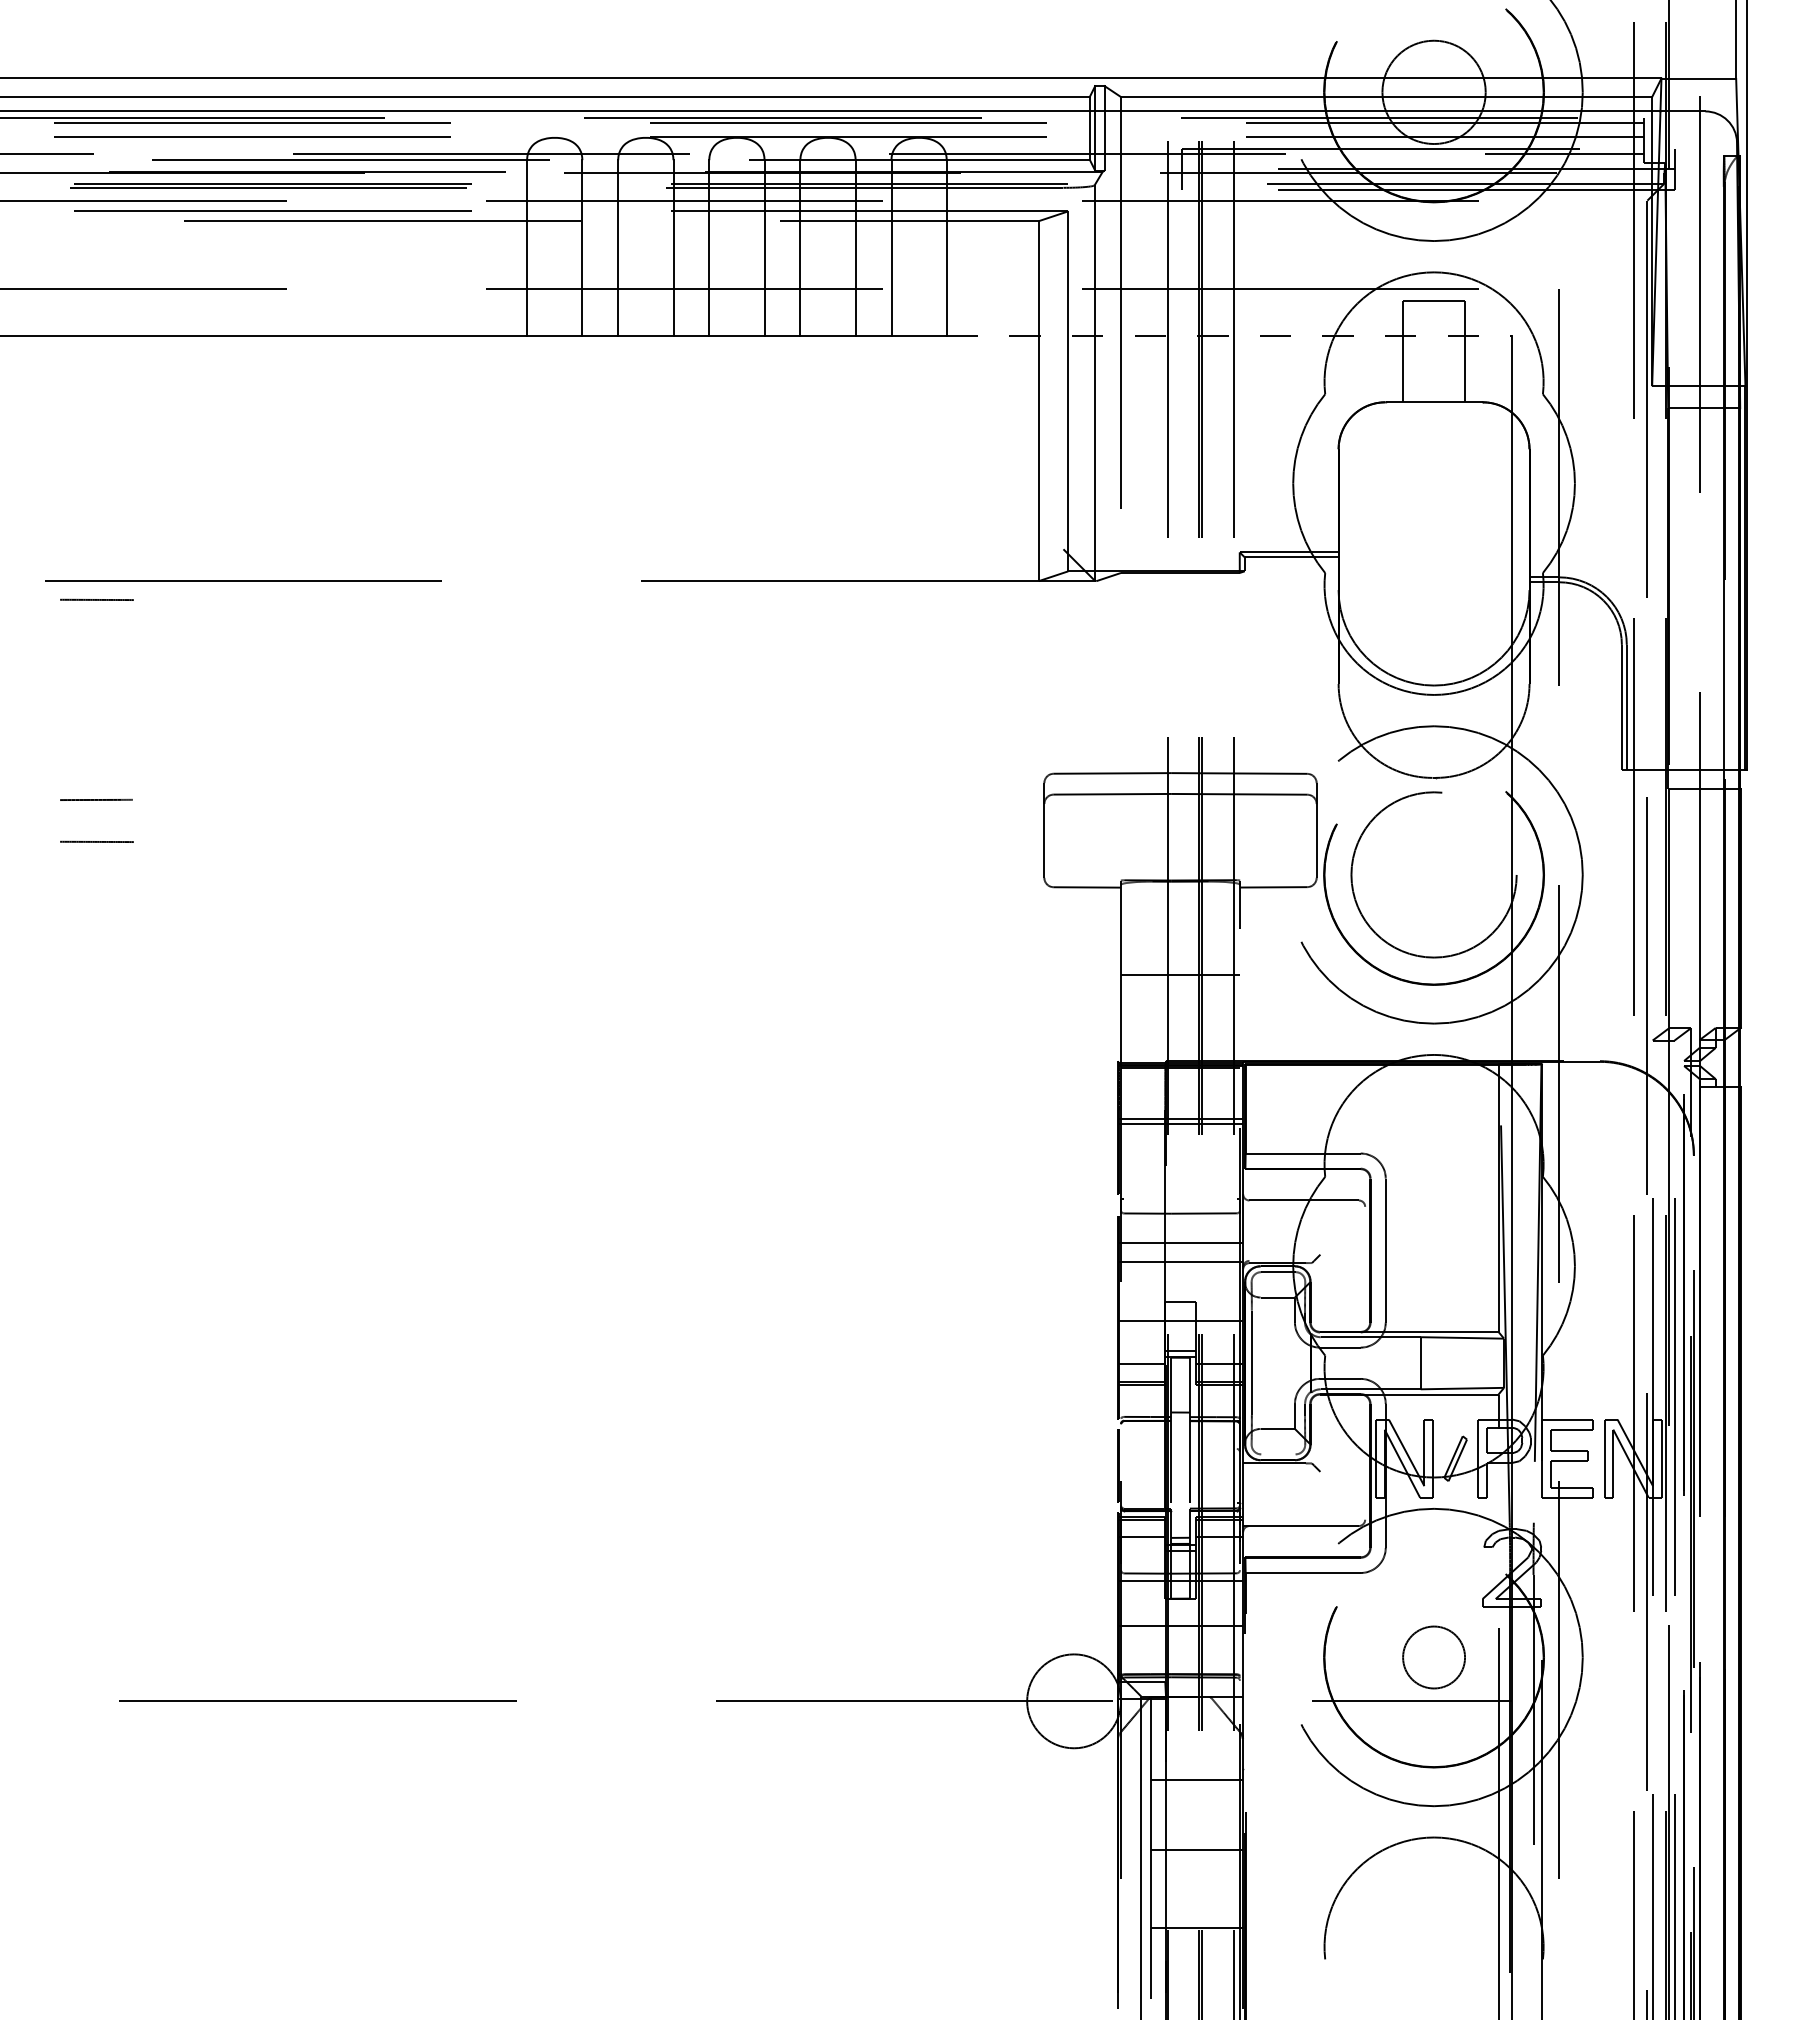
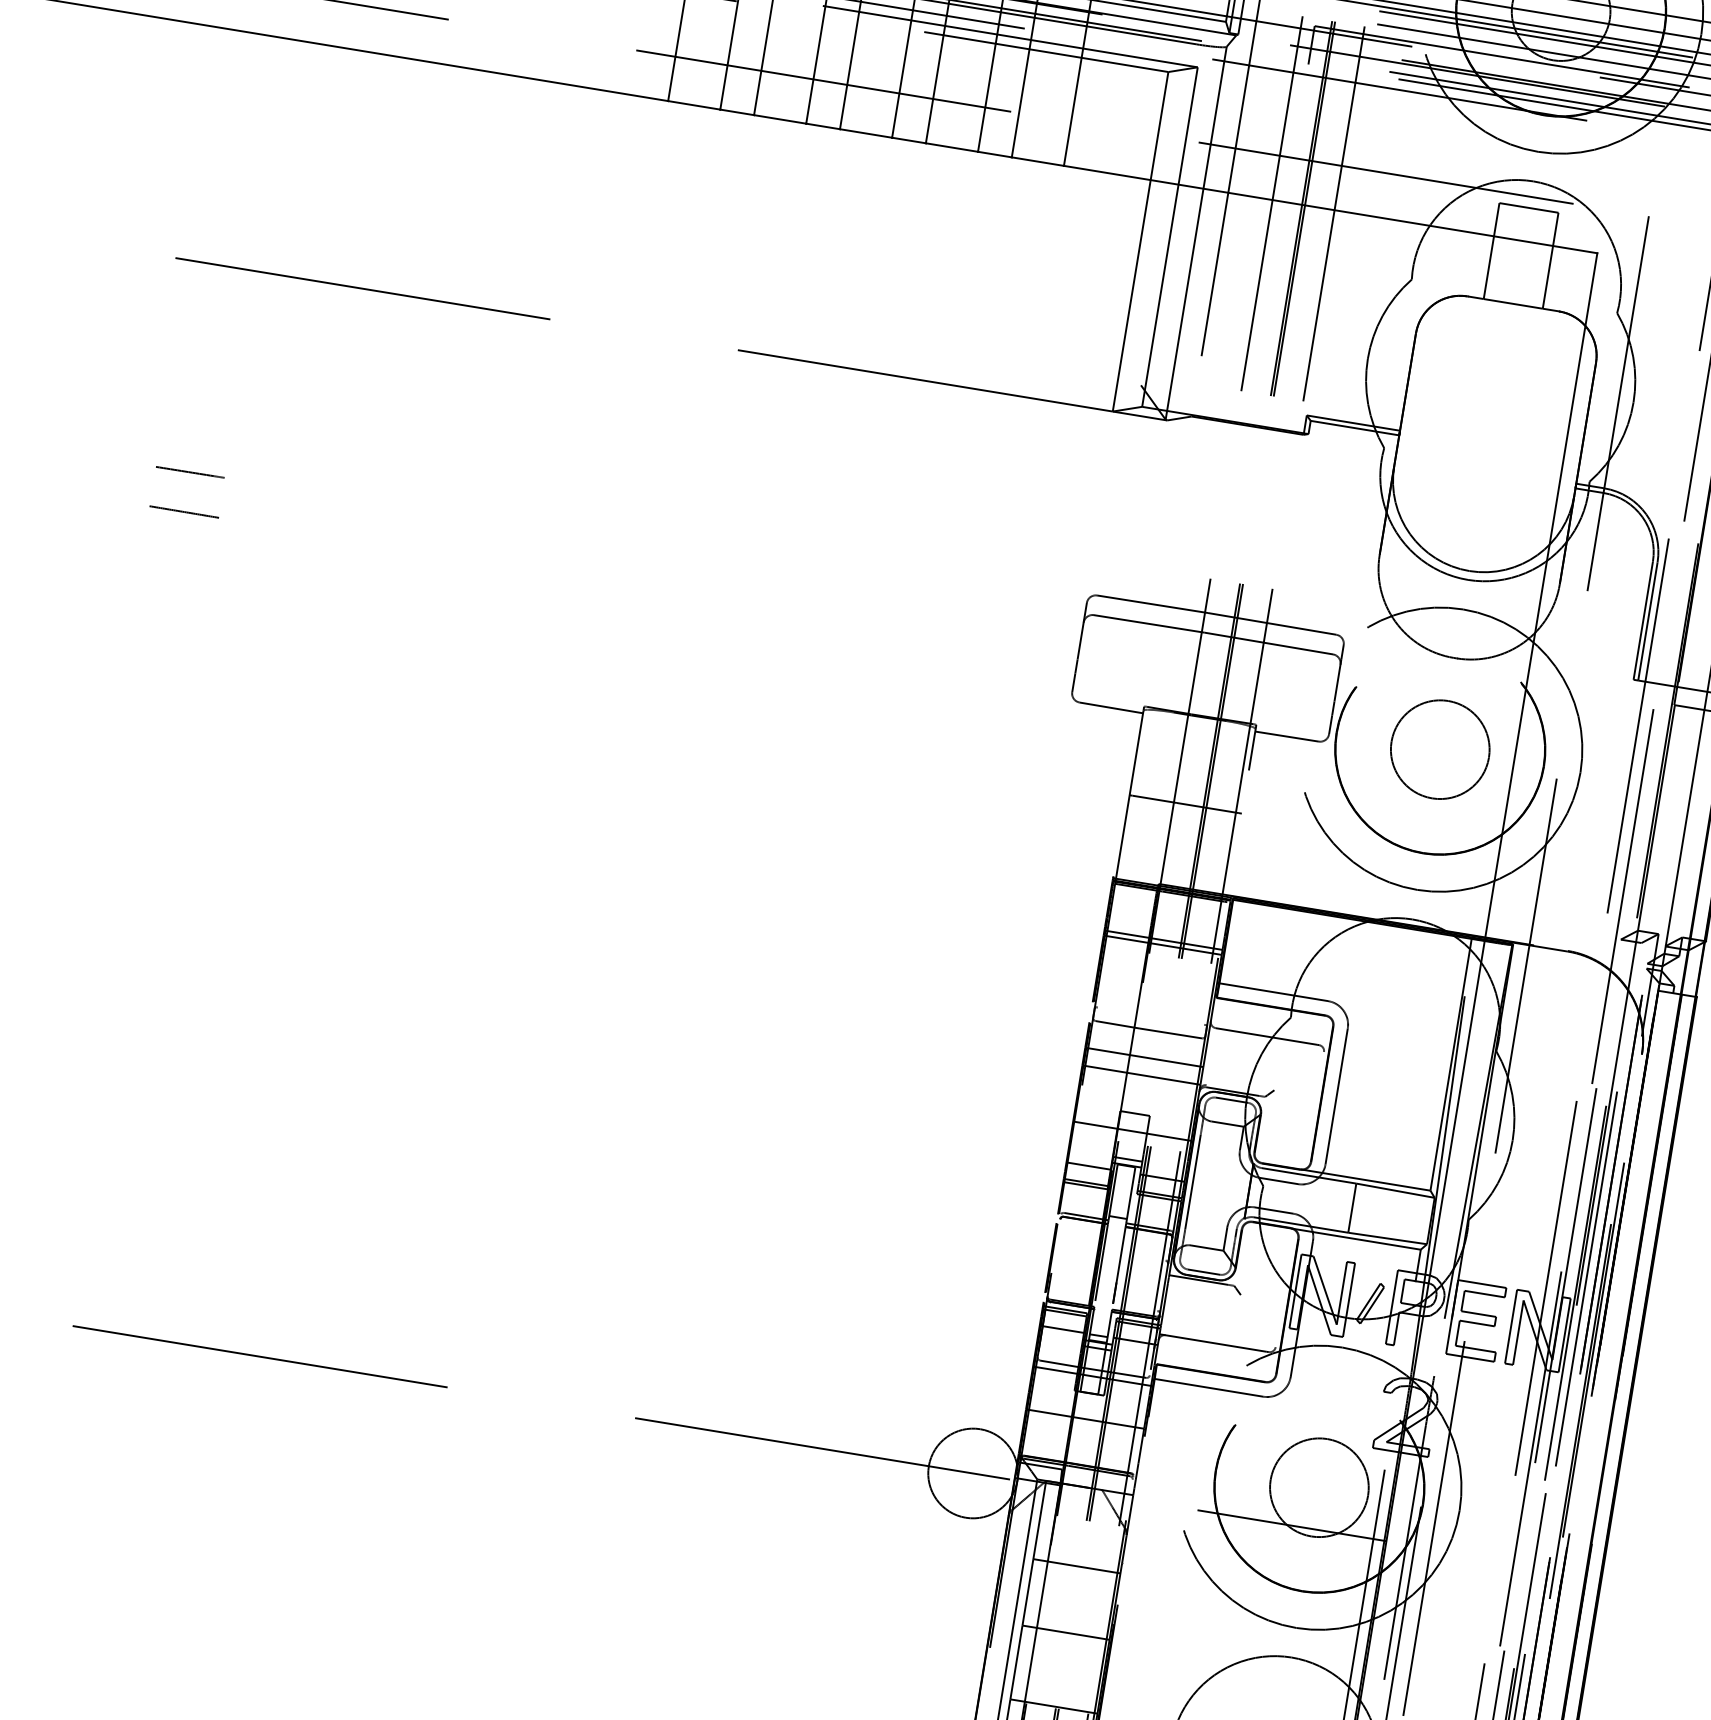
line: (1229, 335) -> (1330, 209), dashed -> solid
line: (96, 599) -> (221, 283), removed
circle: (1433, 874) -> (1439, 749), size x0.62
line: (1278, 1454) -> (1204, 1272), added
circle: (1433, 1657) -> (1318, 1487), size x1.67

